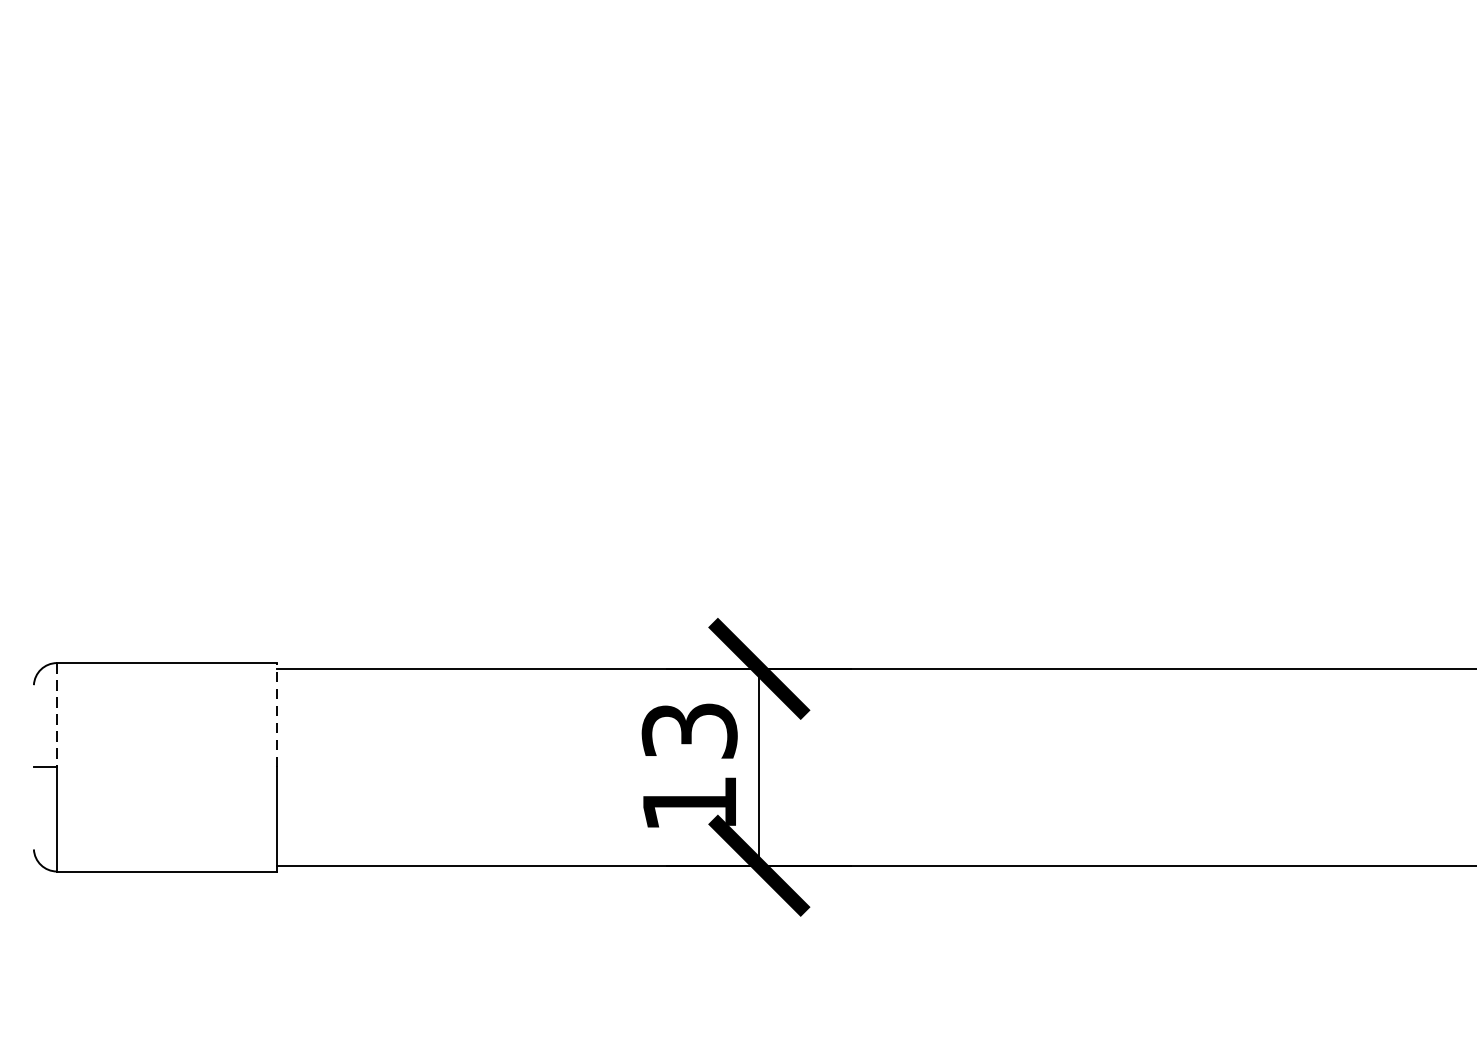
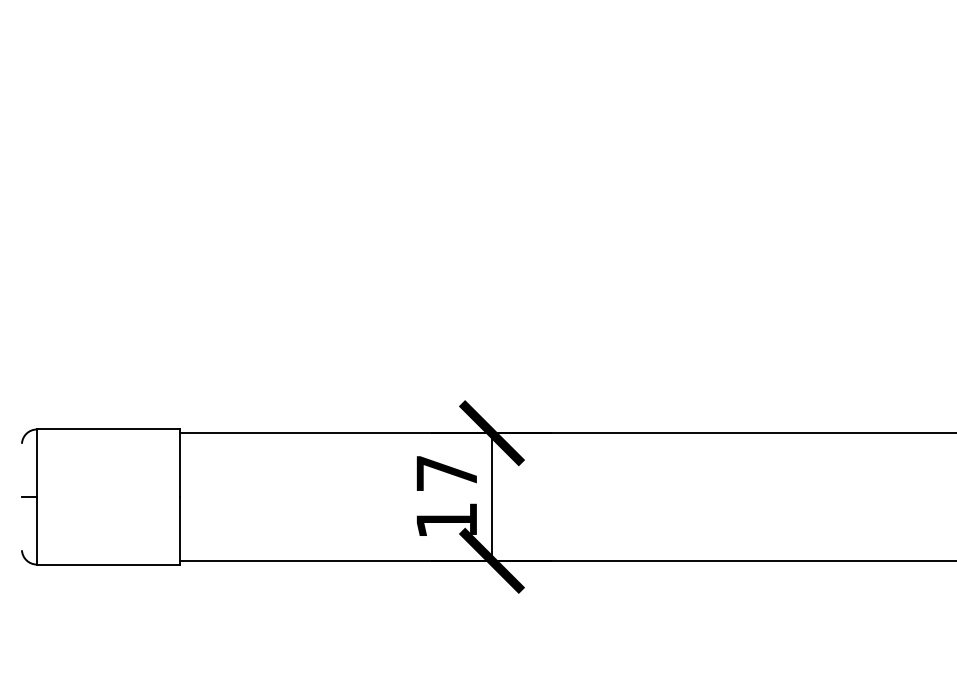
line: (56, 715) -> (36, 463), dashed -> solid
line: (277, 715) -> (179, 463), dashed -> solid
text: (689, 730) -> (446, 473), 13 -> 17

